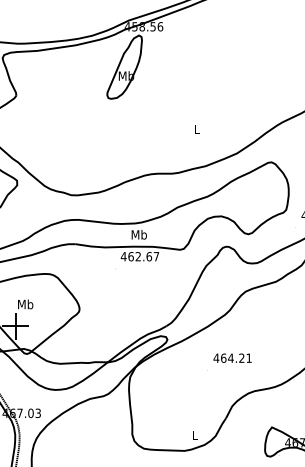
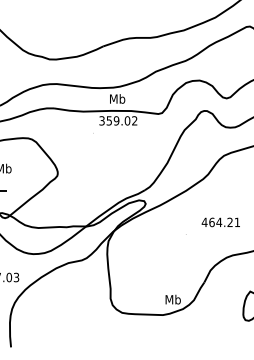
text: (139, 256) -> (117, 120), 462.67 -> 359.02
text: (232, 357) -> (220, 221), moved
text: (194, 435) -> (172, 299), L -> Mb

